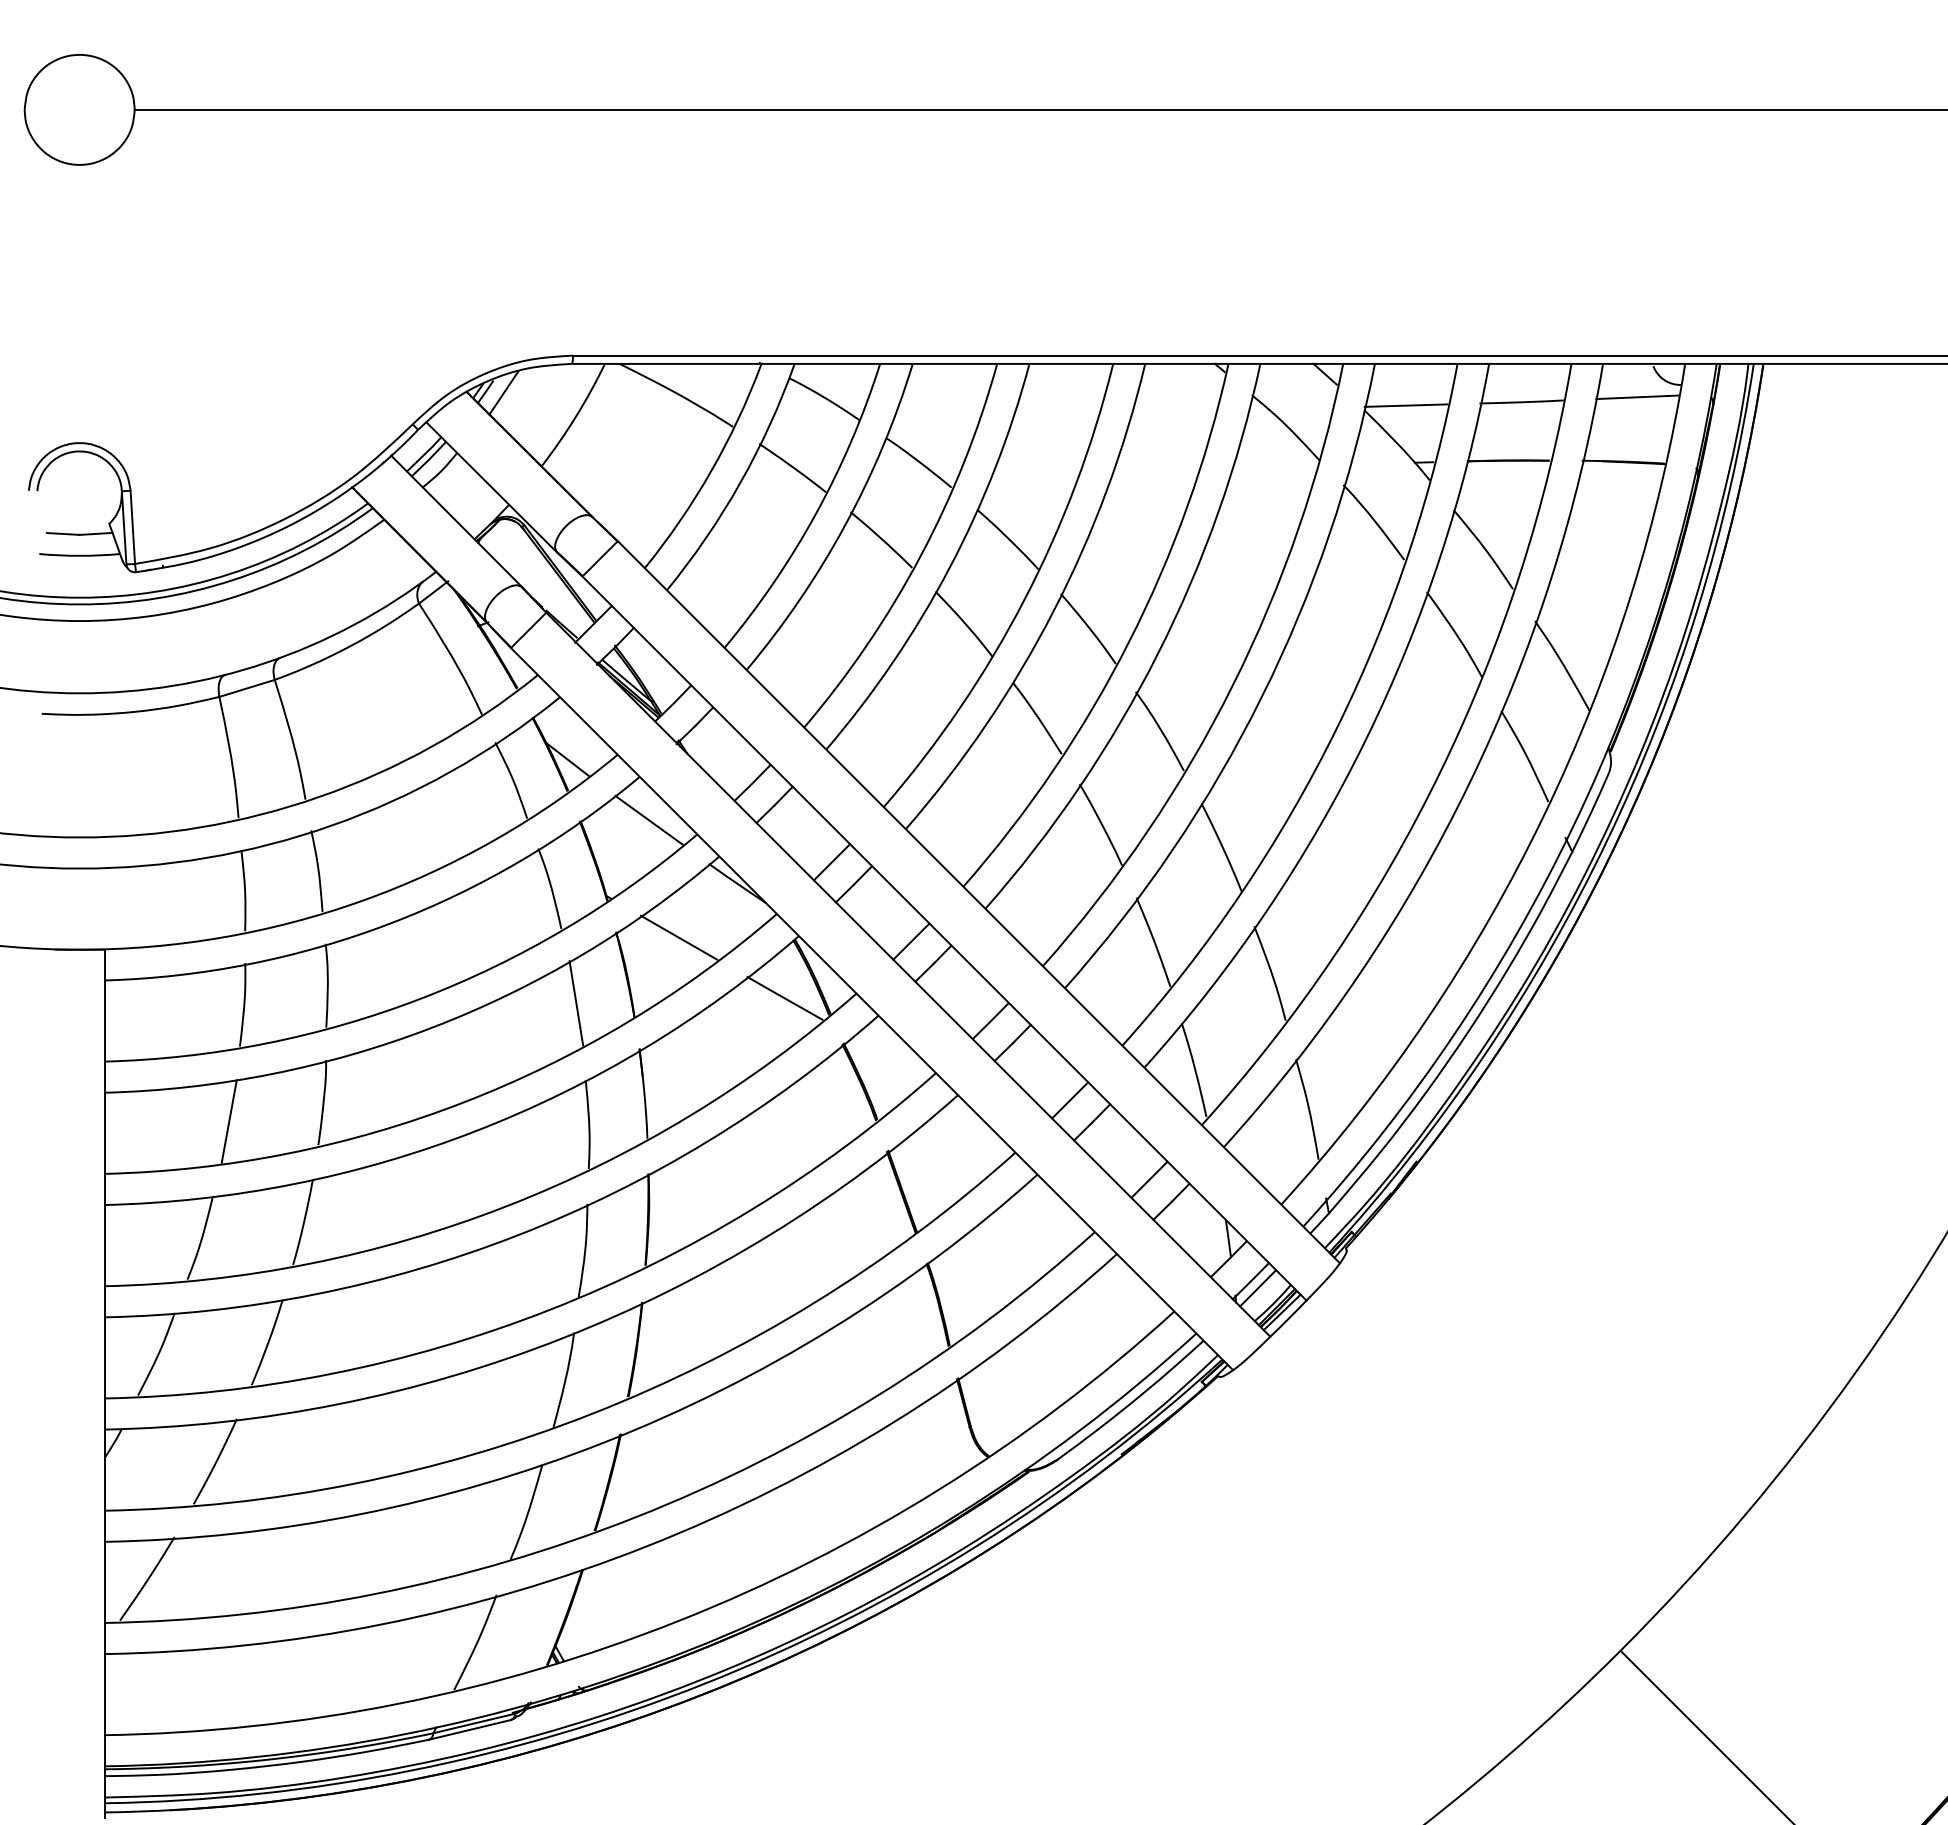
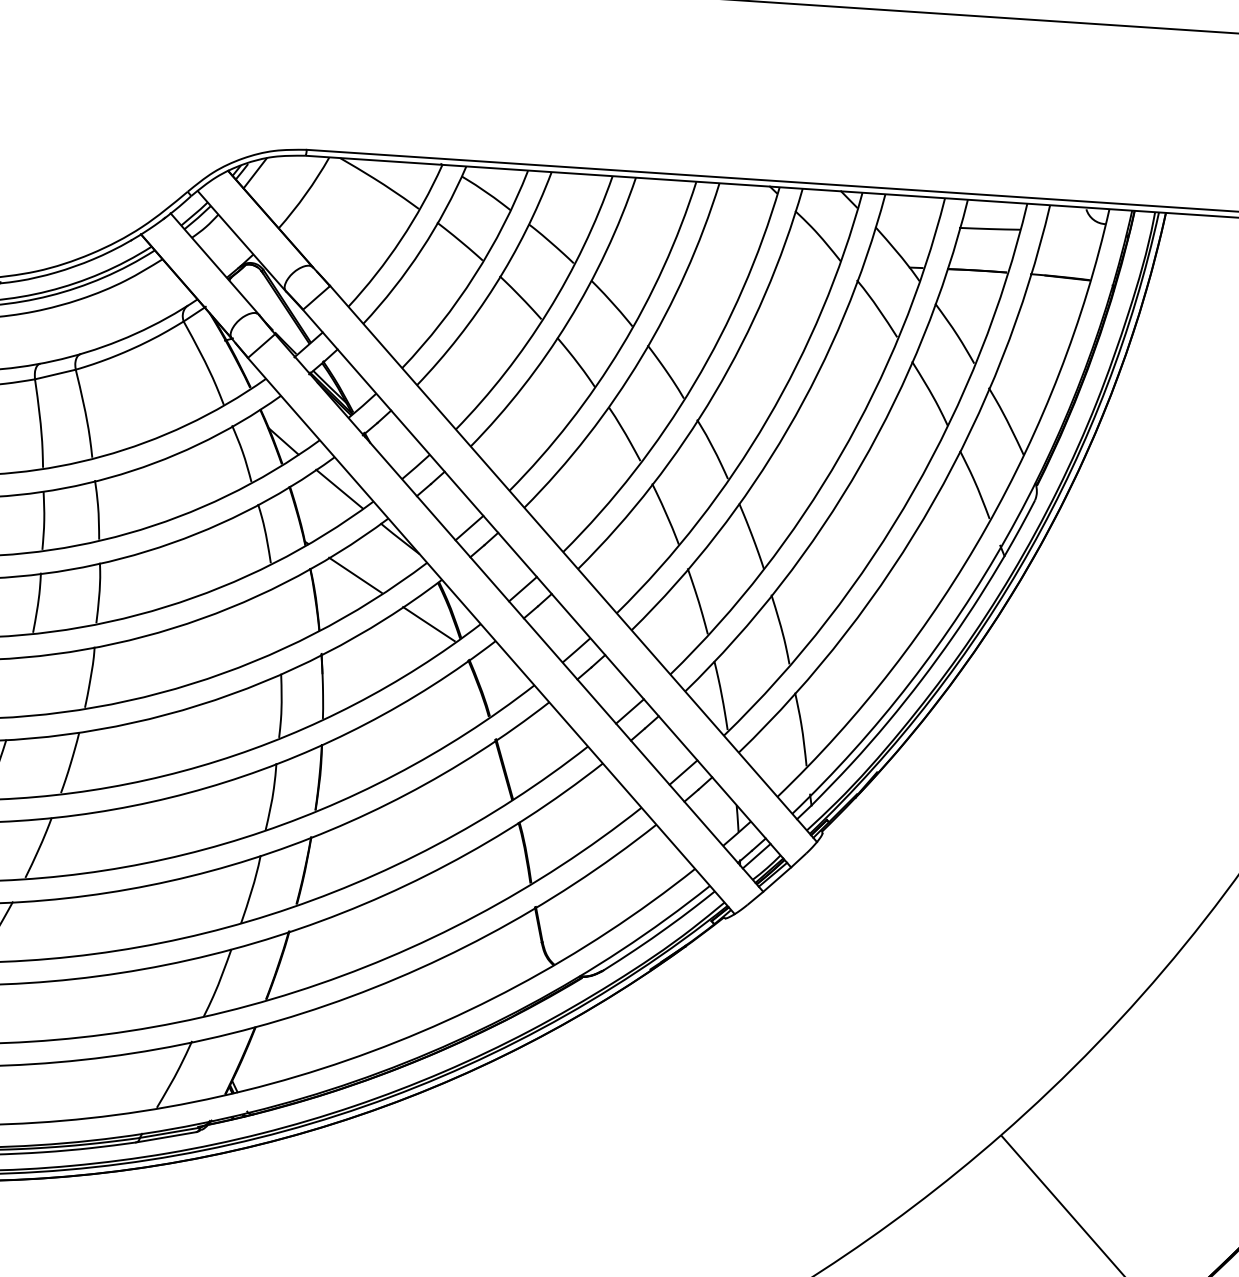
line: (1637, 397) -> (1073, 231), removed
line: (1405, 405) -> (905, 225), removed
line: (576, 1003) -> (278, 617), removed
line: (228, 1121) -> (21, 686), removed

